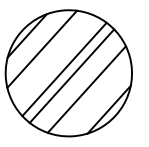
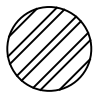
line: (50, 55) -> (37, 36), added
line: (94, 95) -> (65, 64), added

